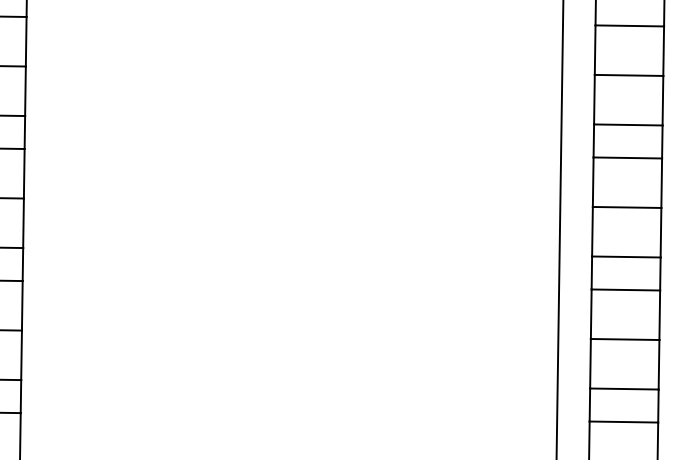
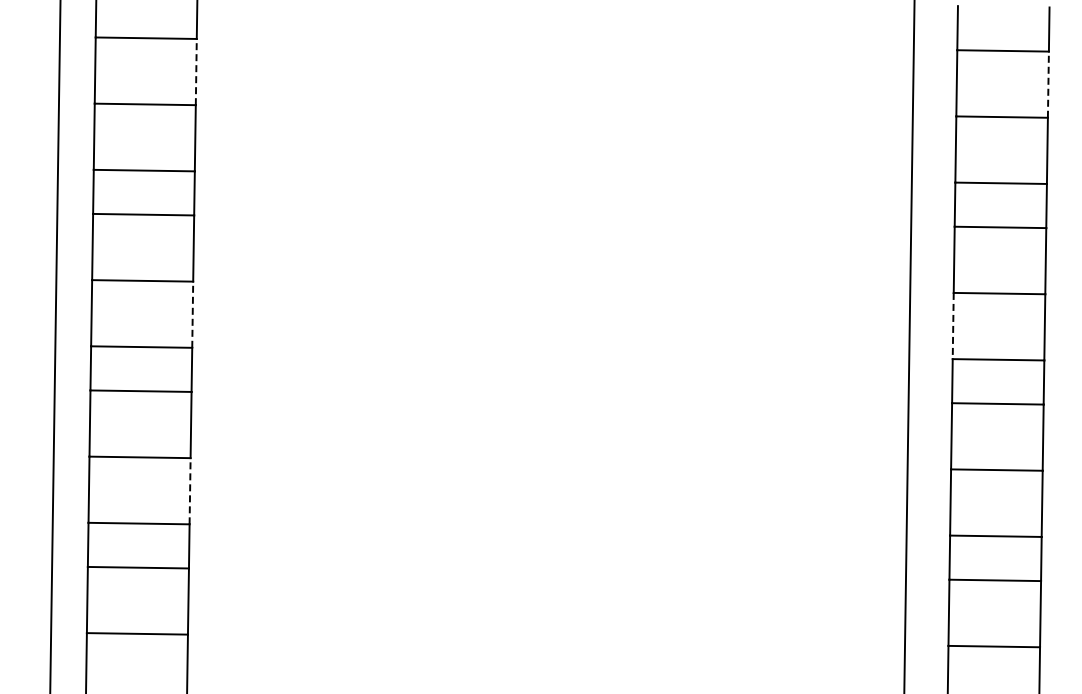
line: (26, 41) -> (196, 71), solid -> dashed
line: (663, 51) -> (1048, 84), solid -> dashed
line: (23, 223) -> (192, 314), solid -> dashed
line: (592, 232) -> (953, 326), solid -> dashed
line: (21, 354) -> (190, 490), solid -> dashed

